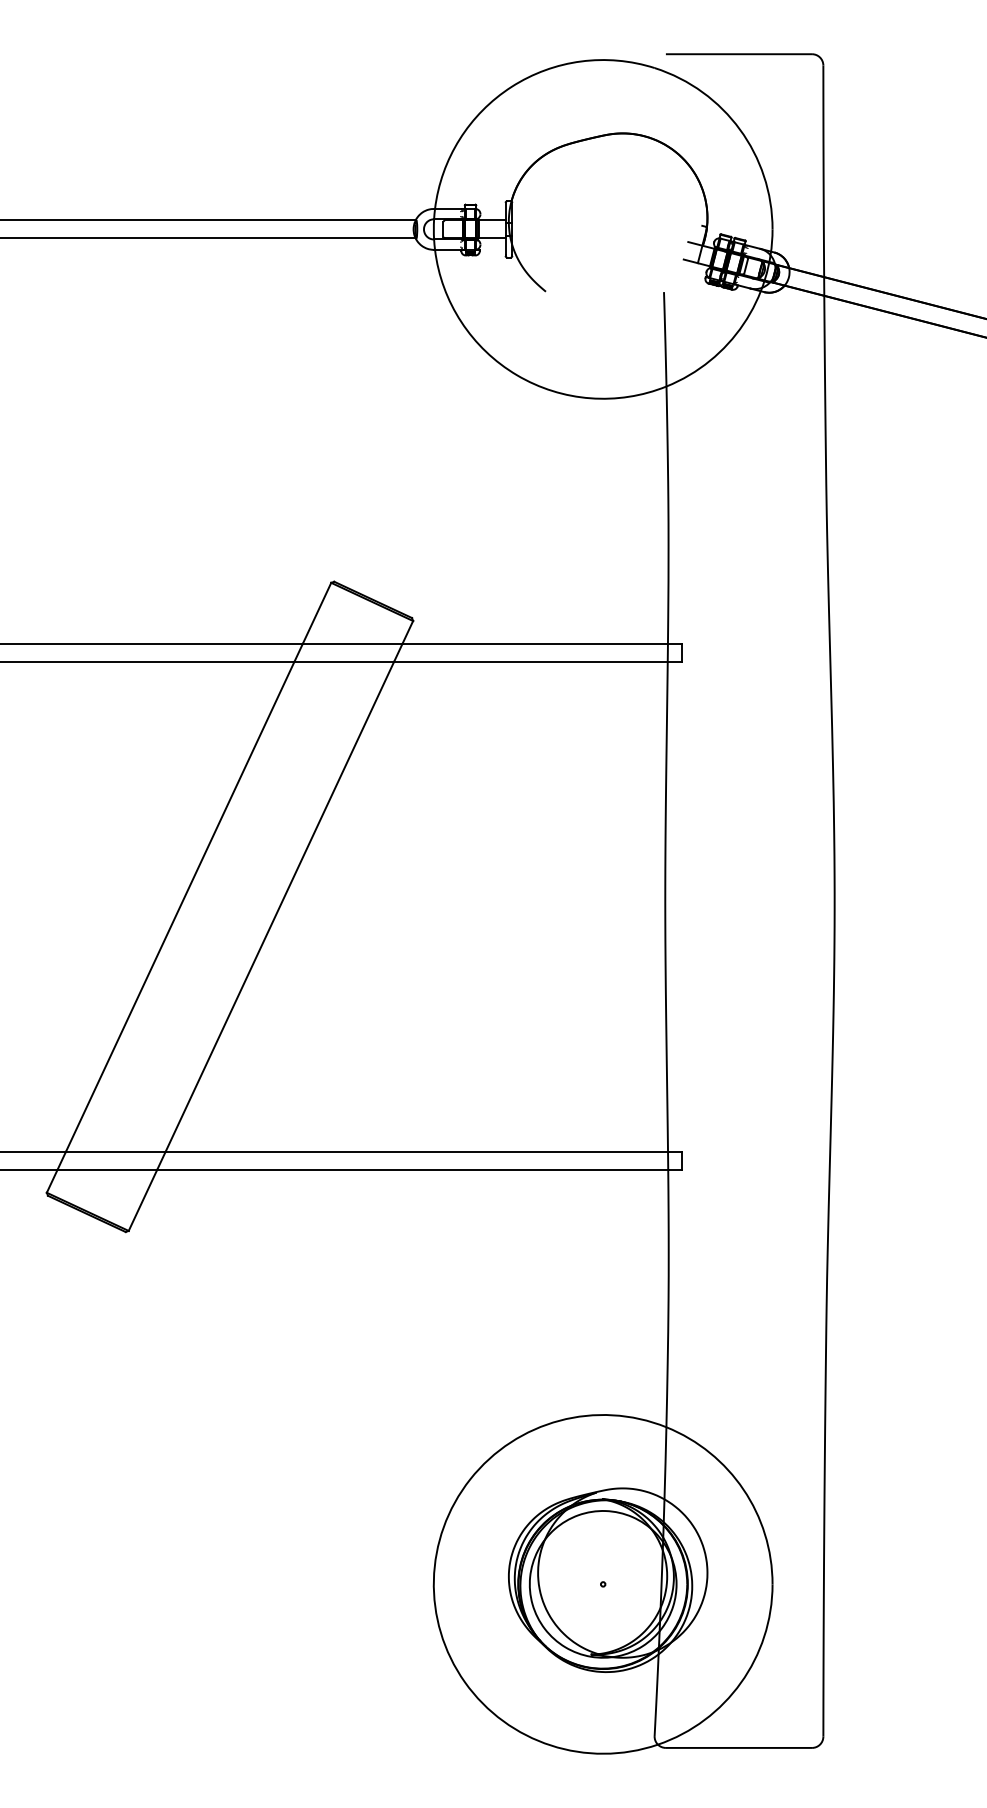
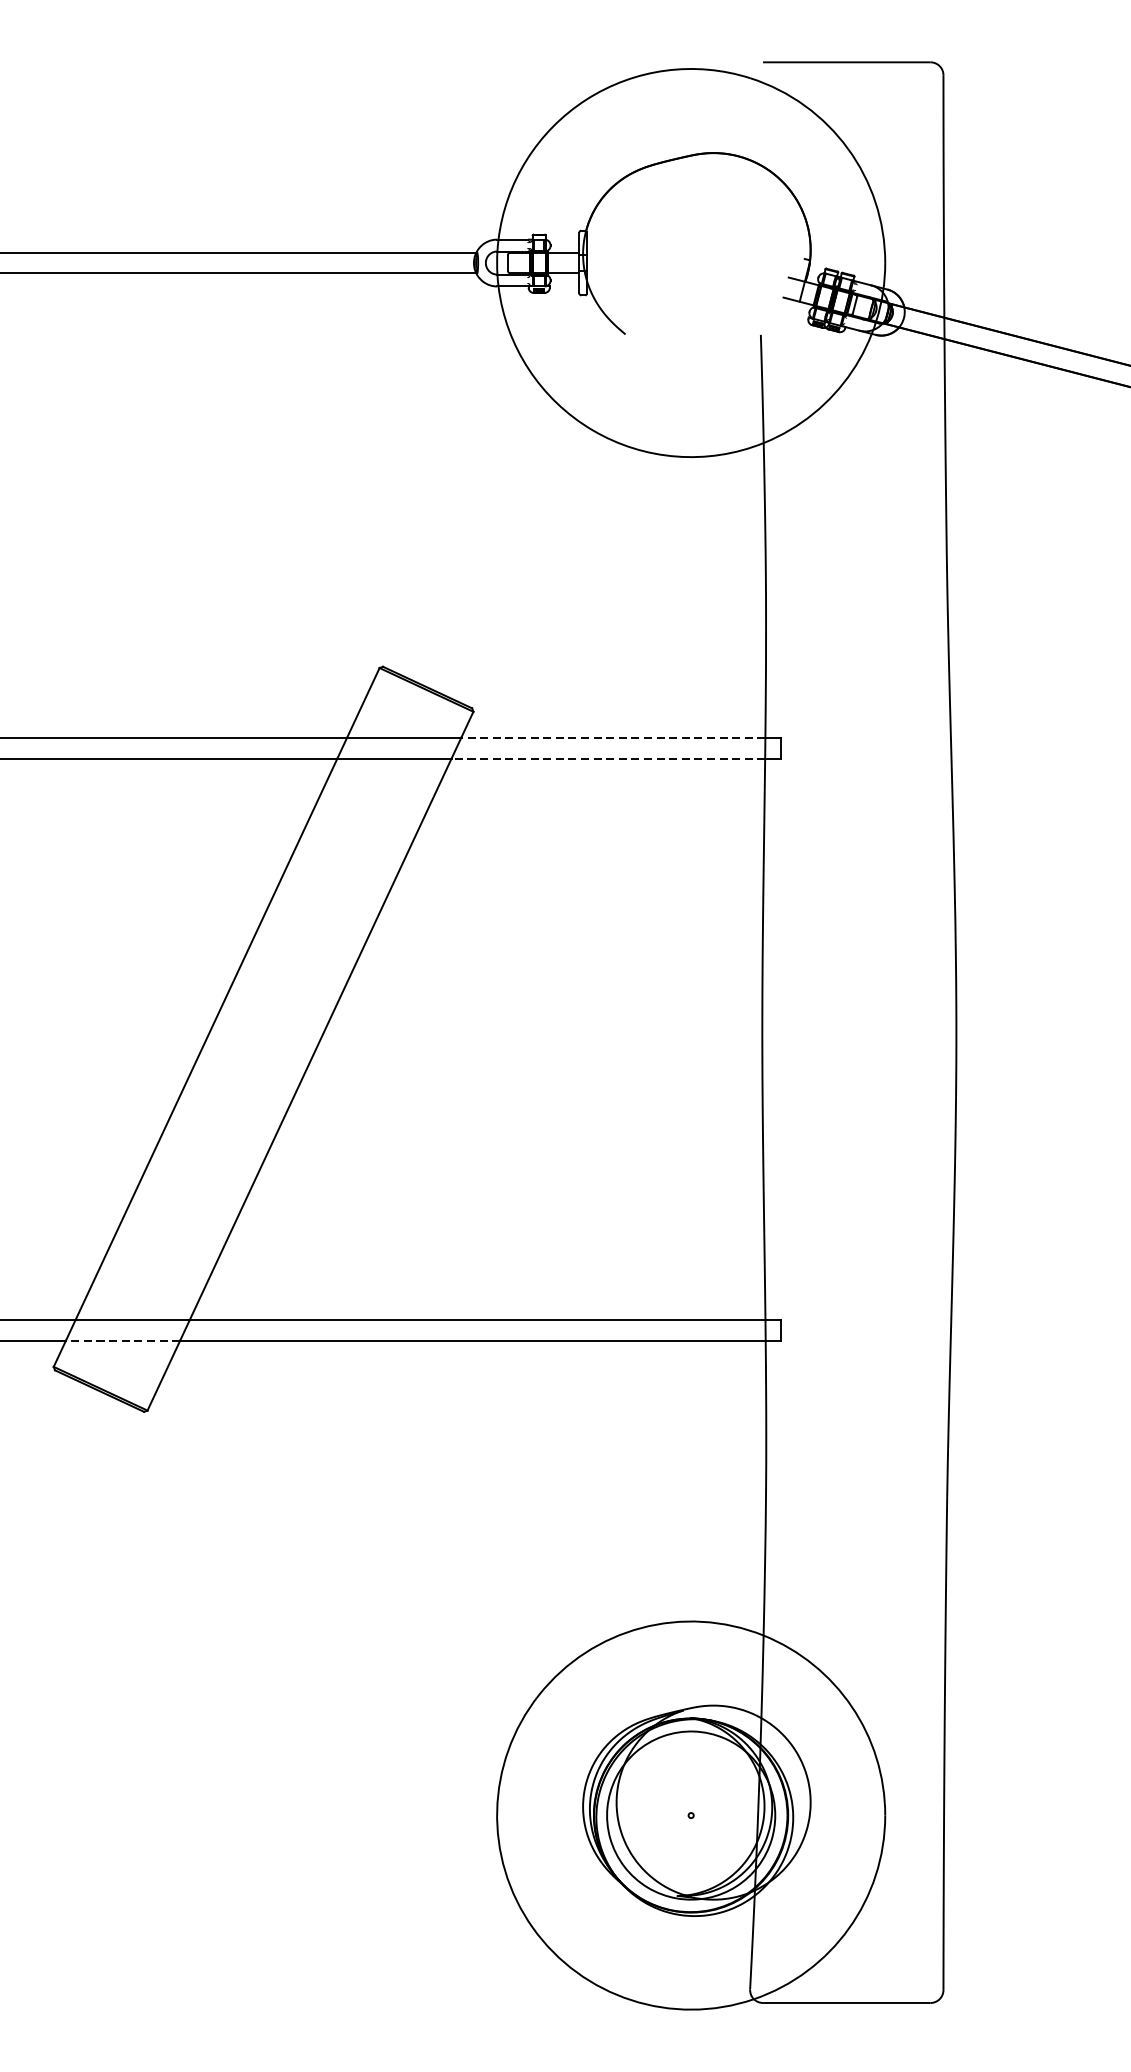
line: (535, 643) -> (613, 737), solid -> dashed
line: (531, 661) -> (609, 758), solid -> dashed
line: (107, 1169) -> (123, 1340), solid -> dashed

